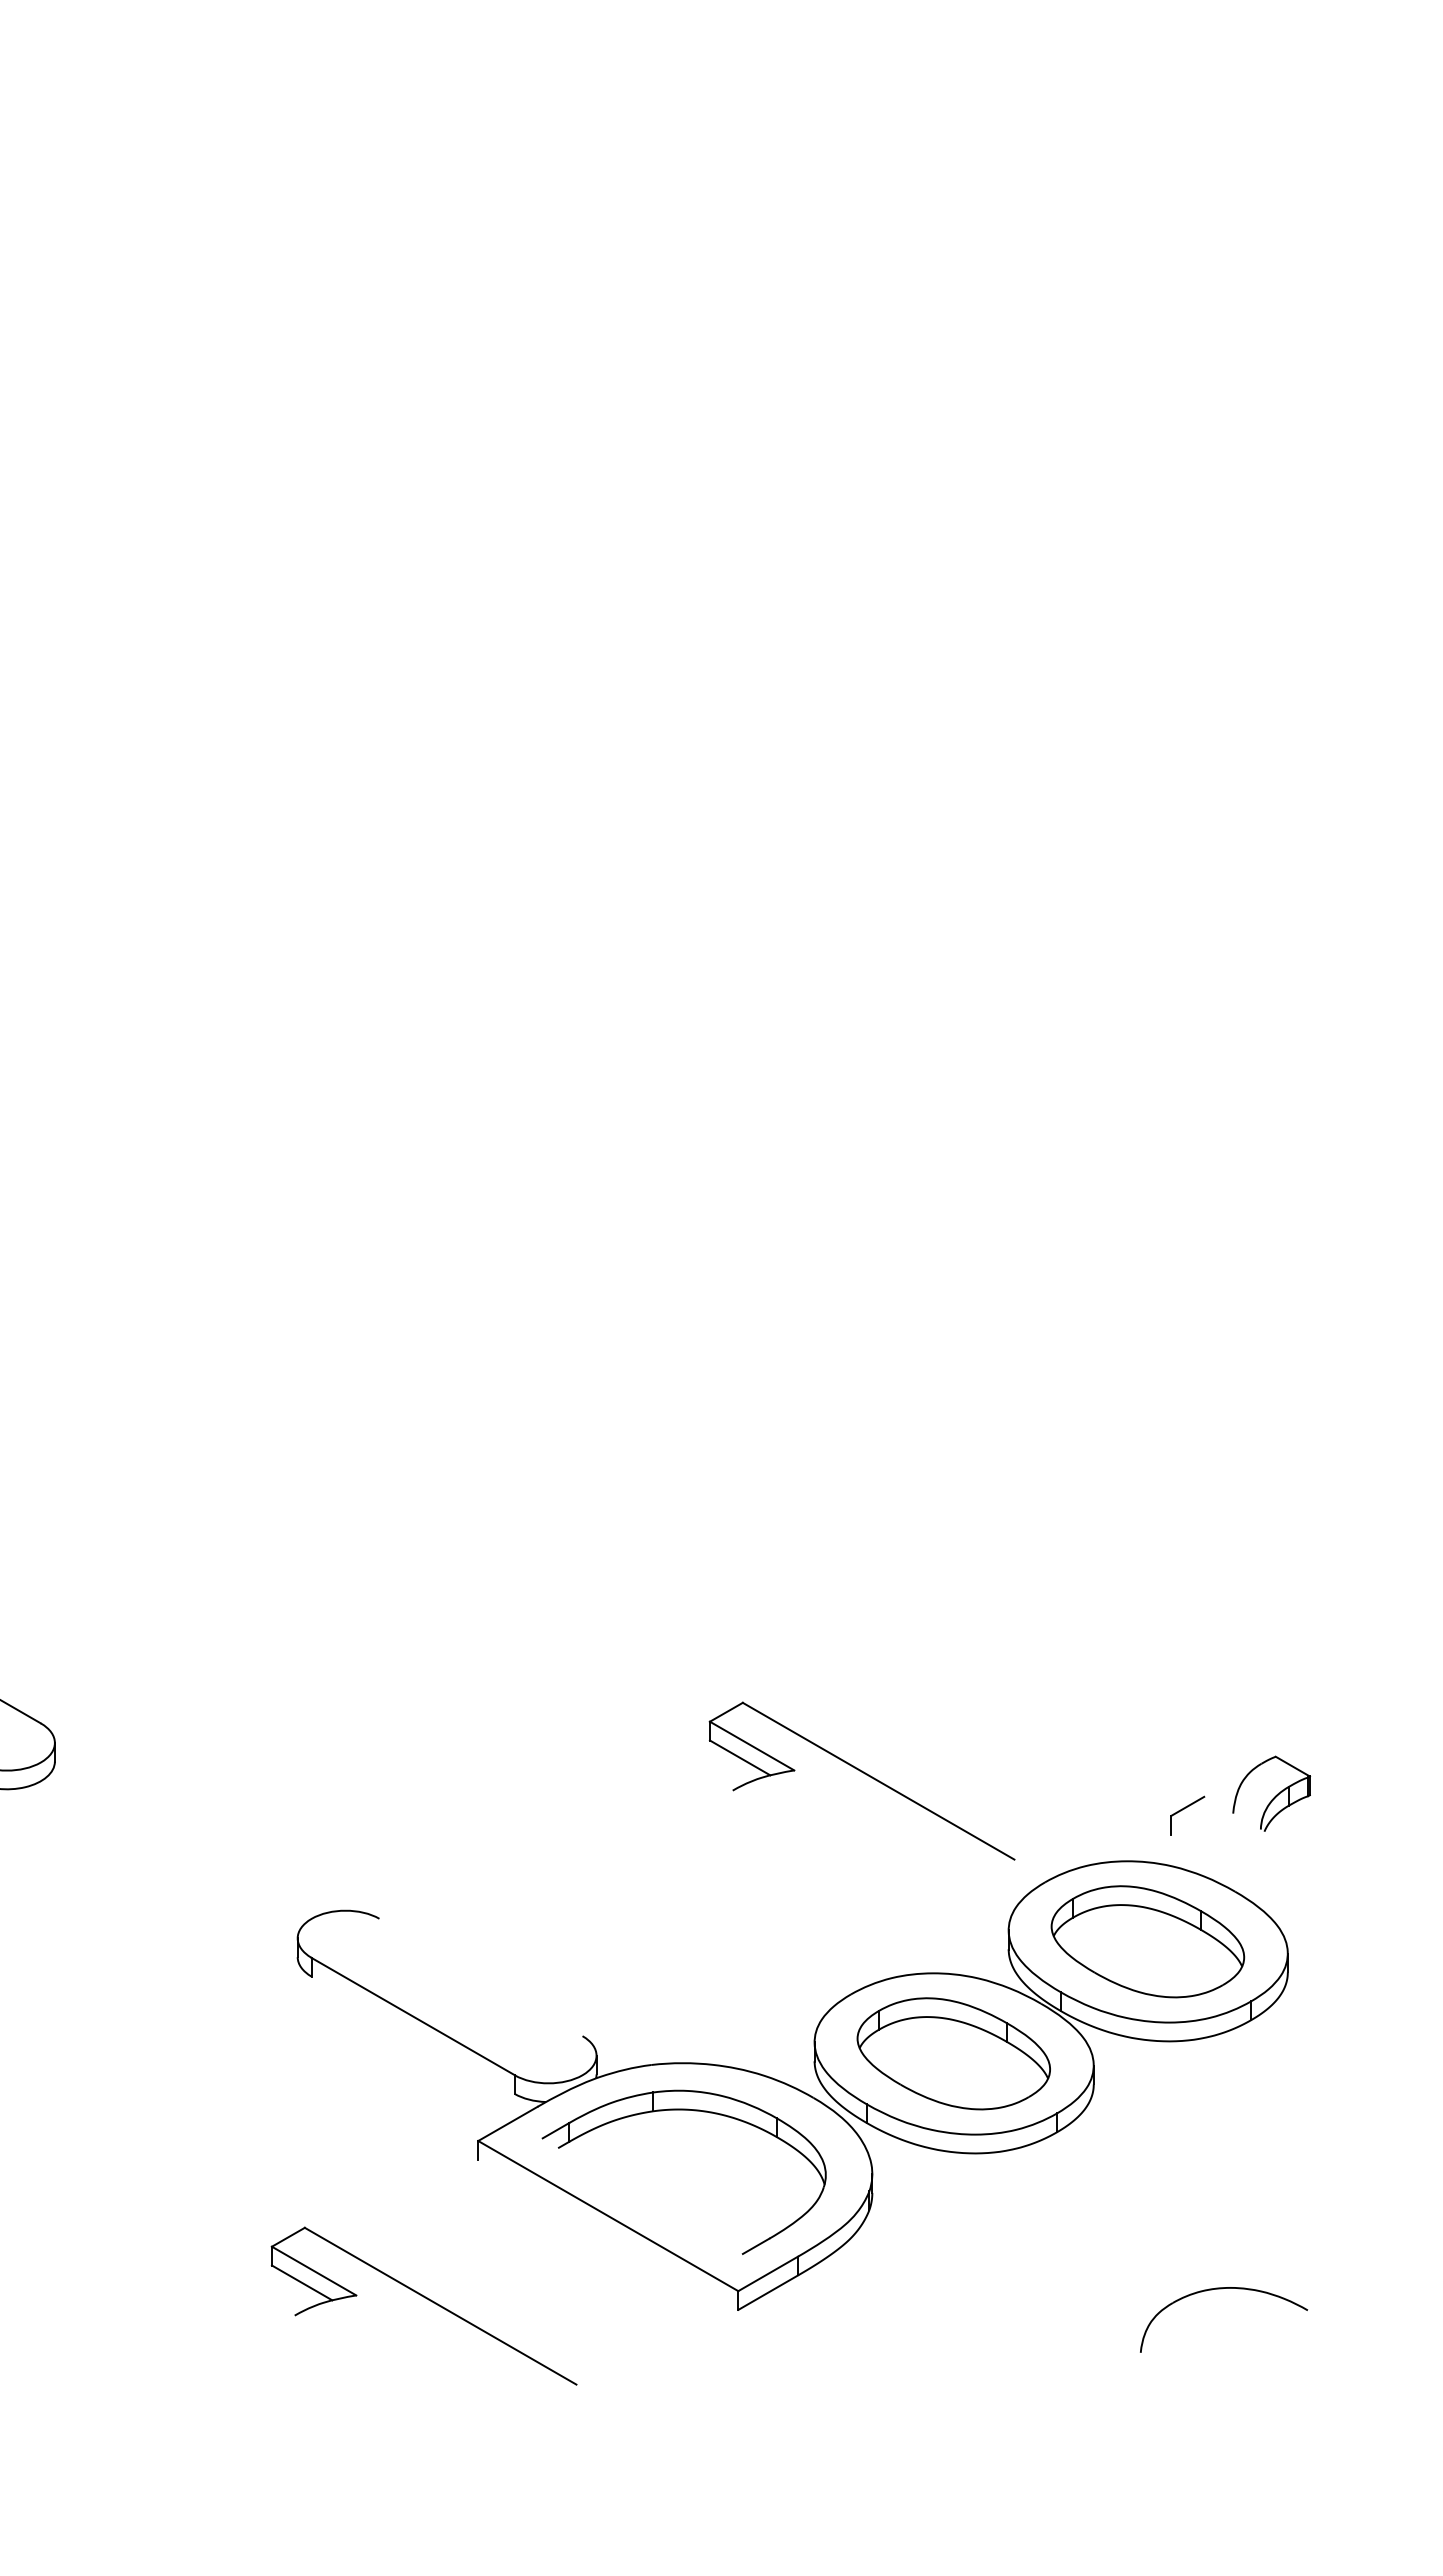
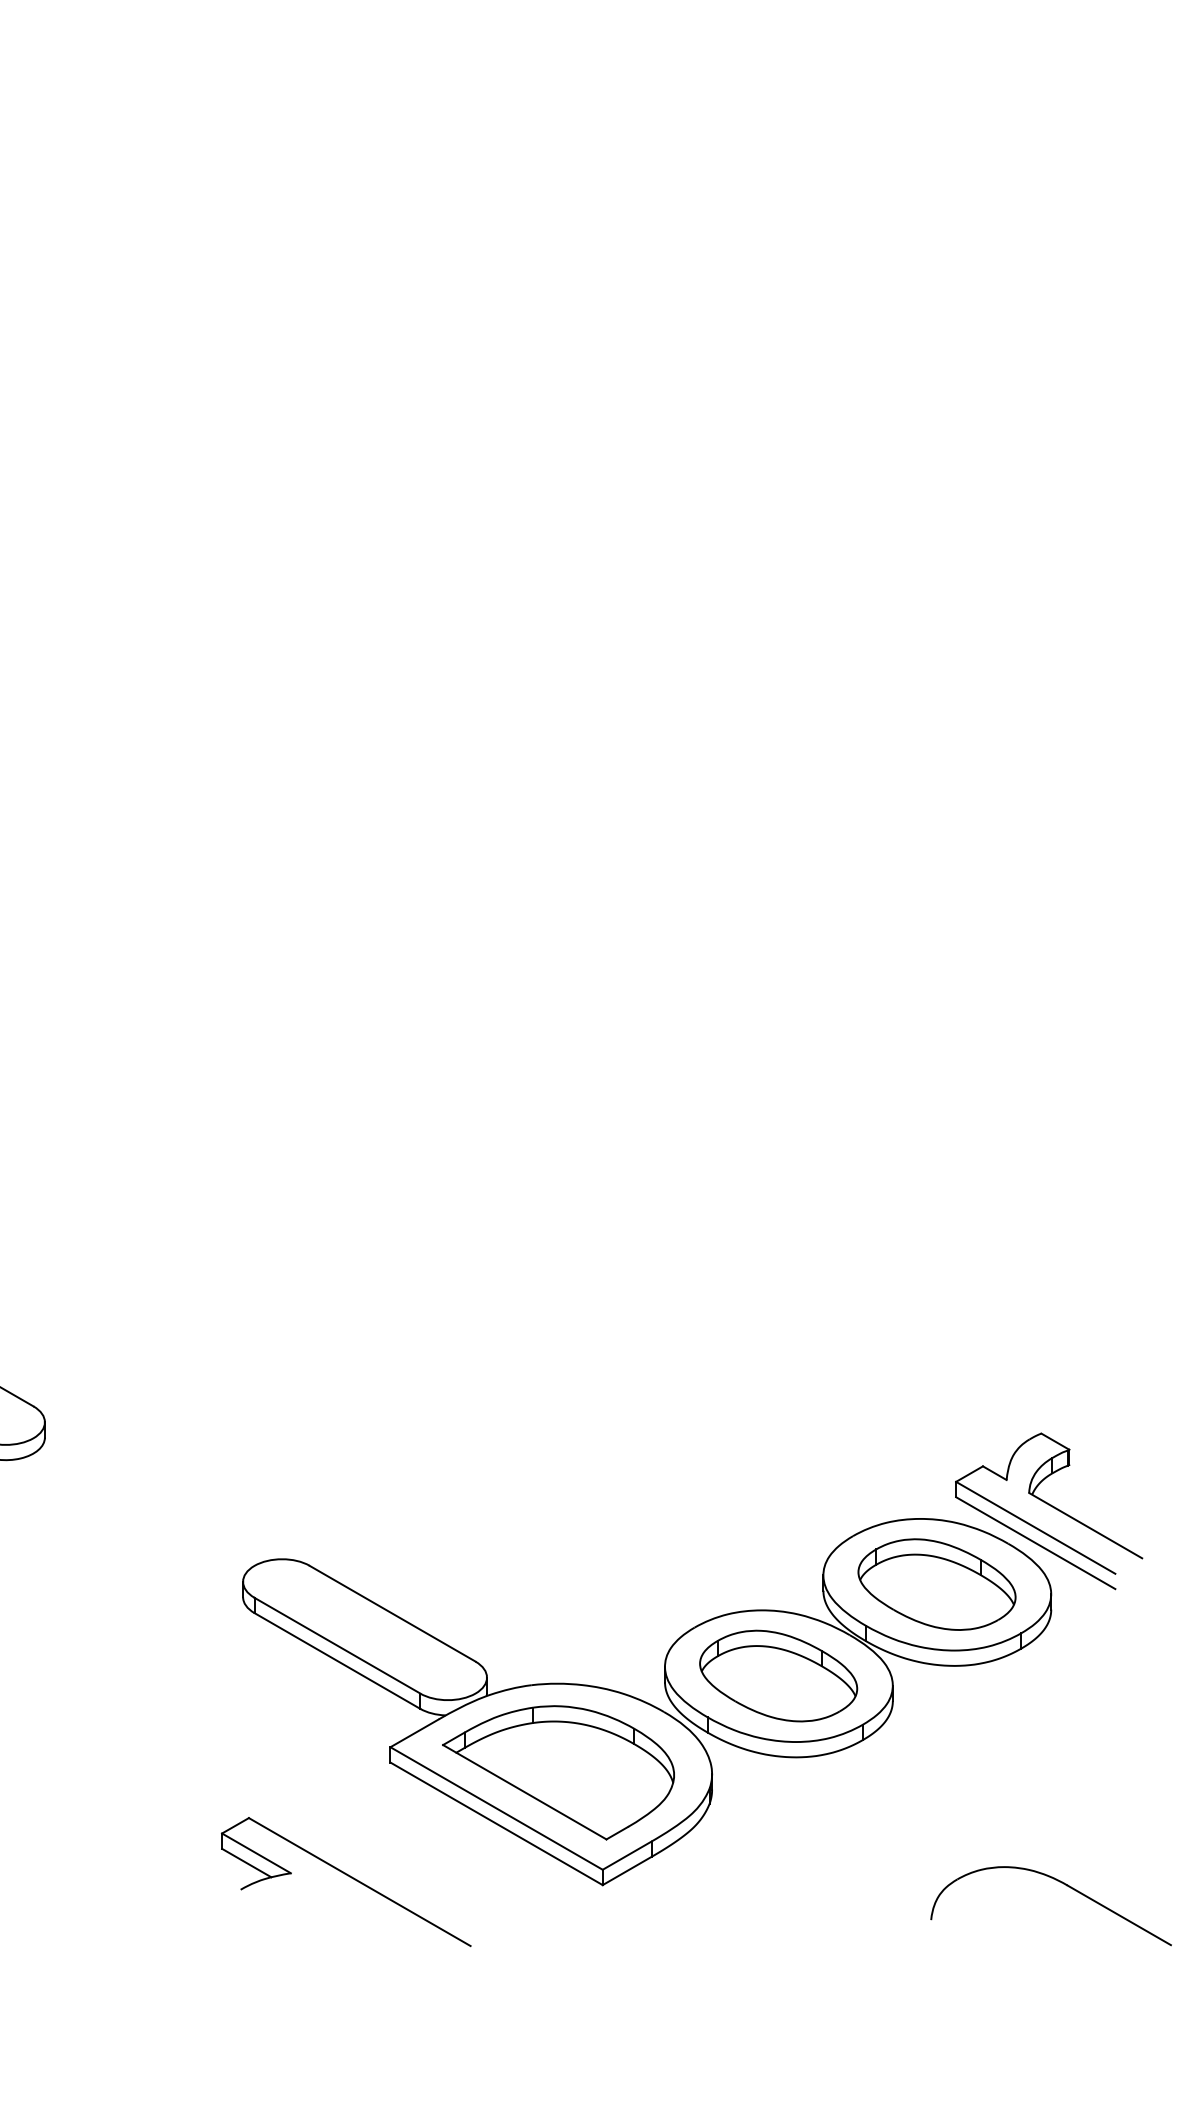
part: (864, 1774) -> (705, 1448), removed
line: (1218, 1804) -> (994, 1472), added
line: (1329, 1869) -> (1085, 1525), added
line: (1268, 1871) -> (1035, 1527), added
line: (1268, 1890) -> (1035, 1542), added
line: (480, 1977) -> (392, 1613), added
line: (412, 2035) -> (336, 1661), added
line: (642, 2195) -> (524, 1791), added
line: (608, 2234) -> (496, 1823), added
line: (1370, 2346) -> (1118, 1914), added

